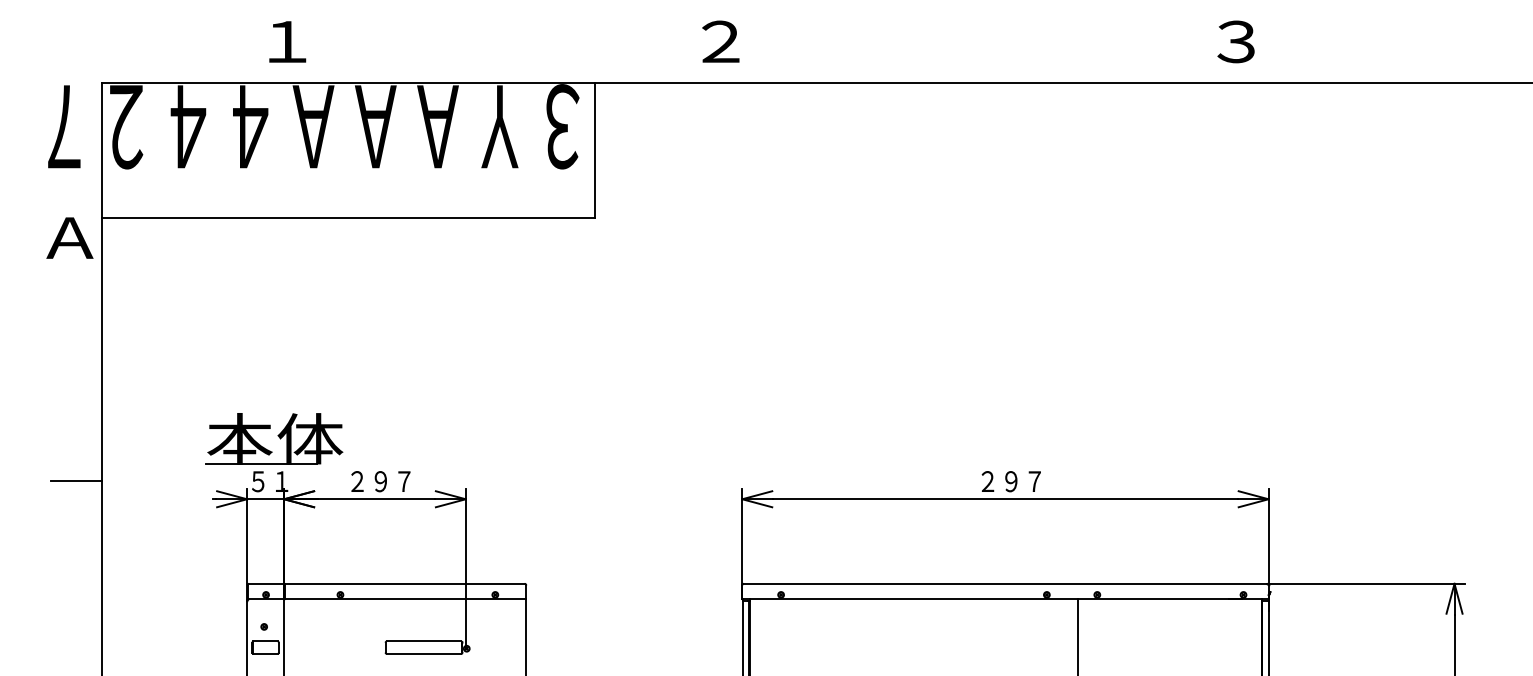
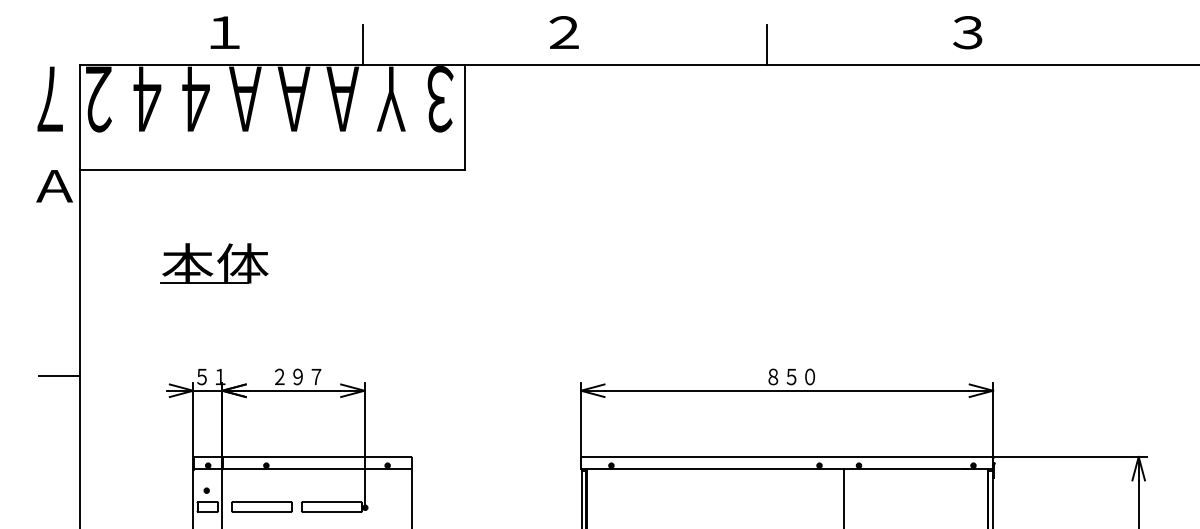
line: (463, 57) -> (362, 44), added
line: (980, 57) -> (767, 44), added
part: (274, 438) -> (214, 263), moved
text: (1011, 481) -> (791, 376), ２９７ -> ８５０
part: (334, 647) -> (261, 506), added

